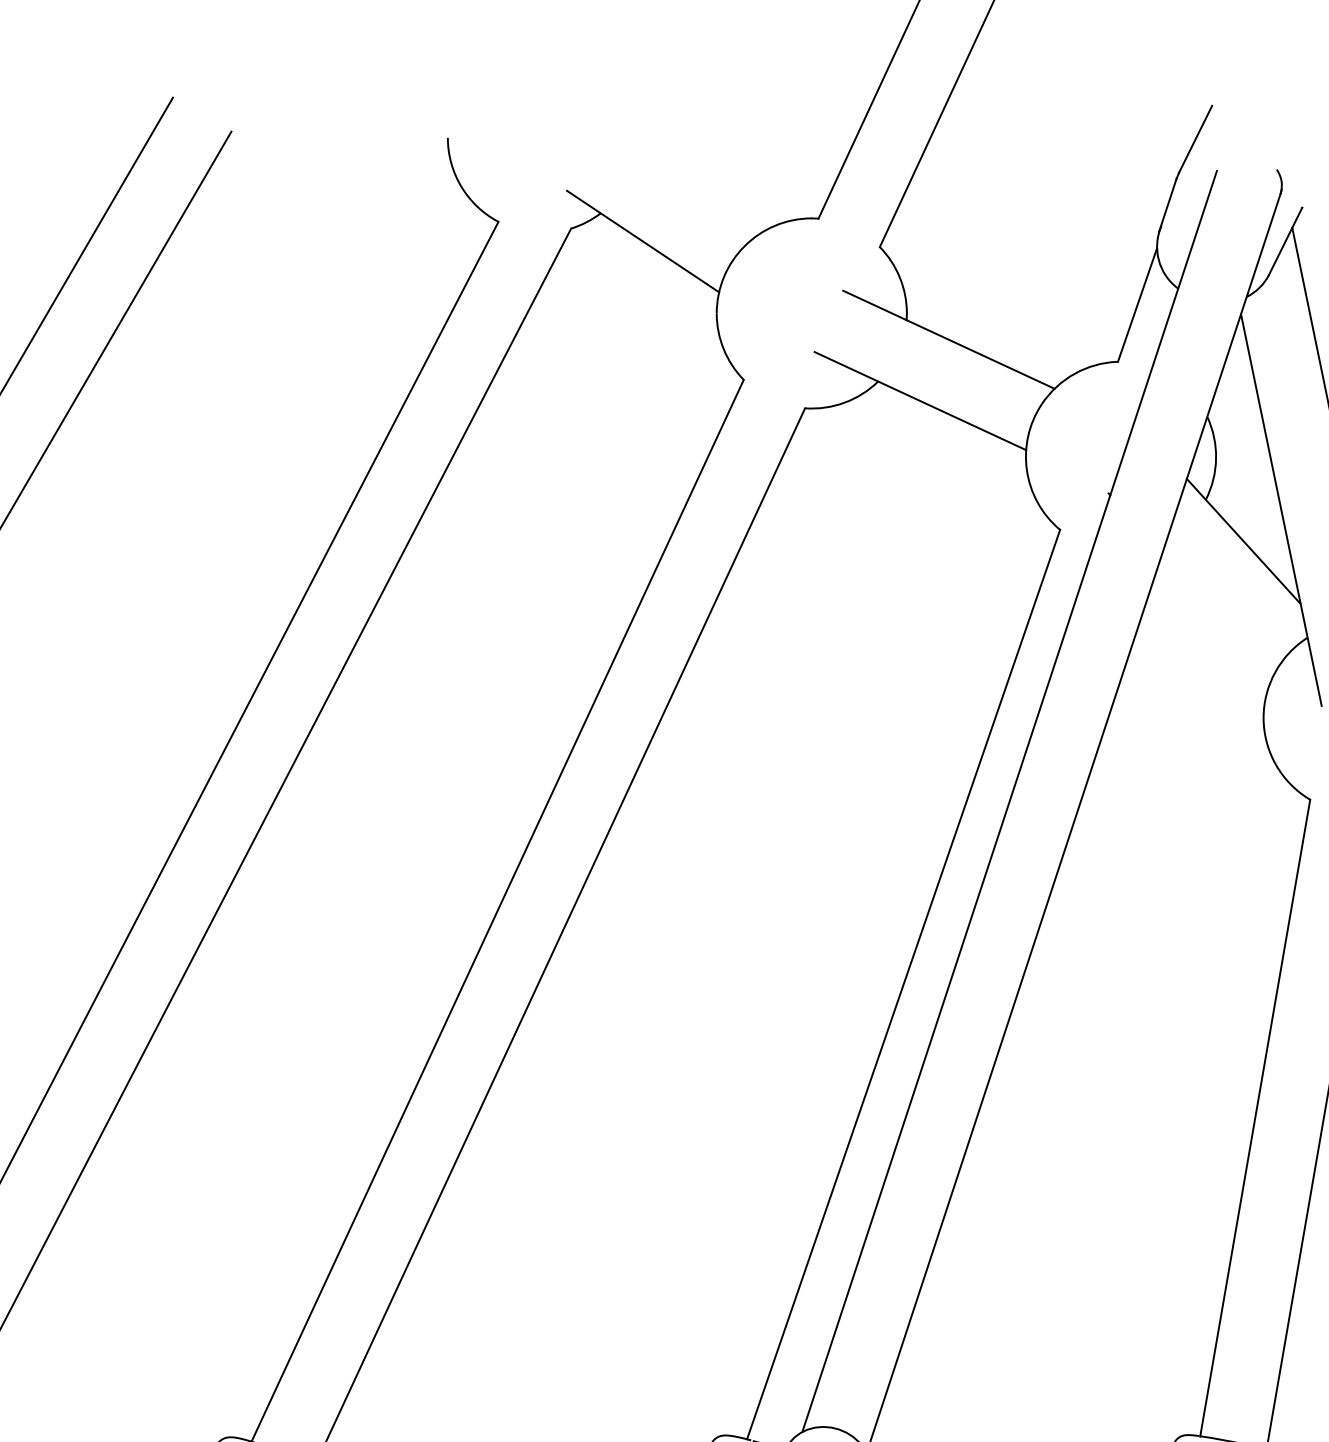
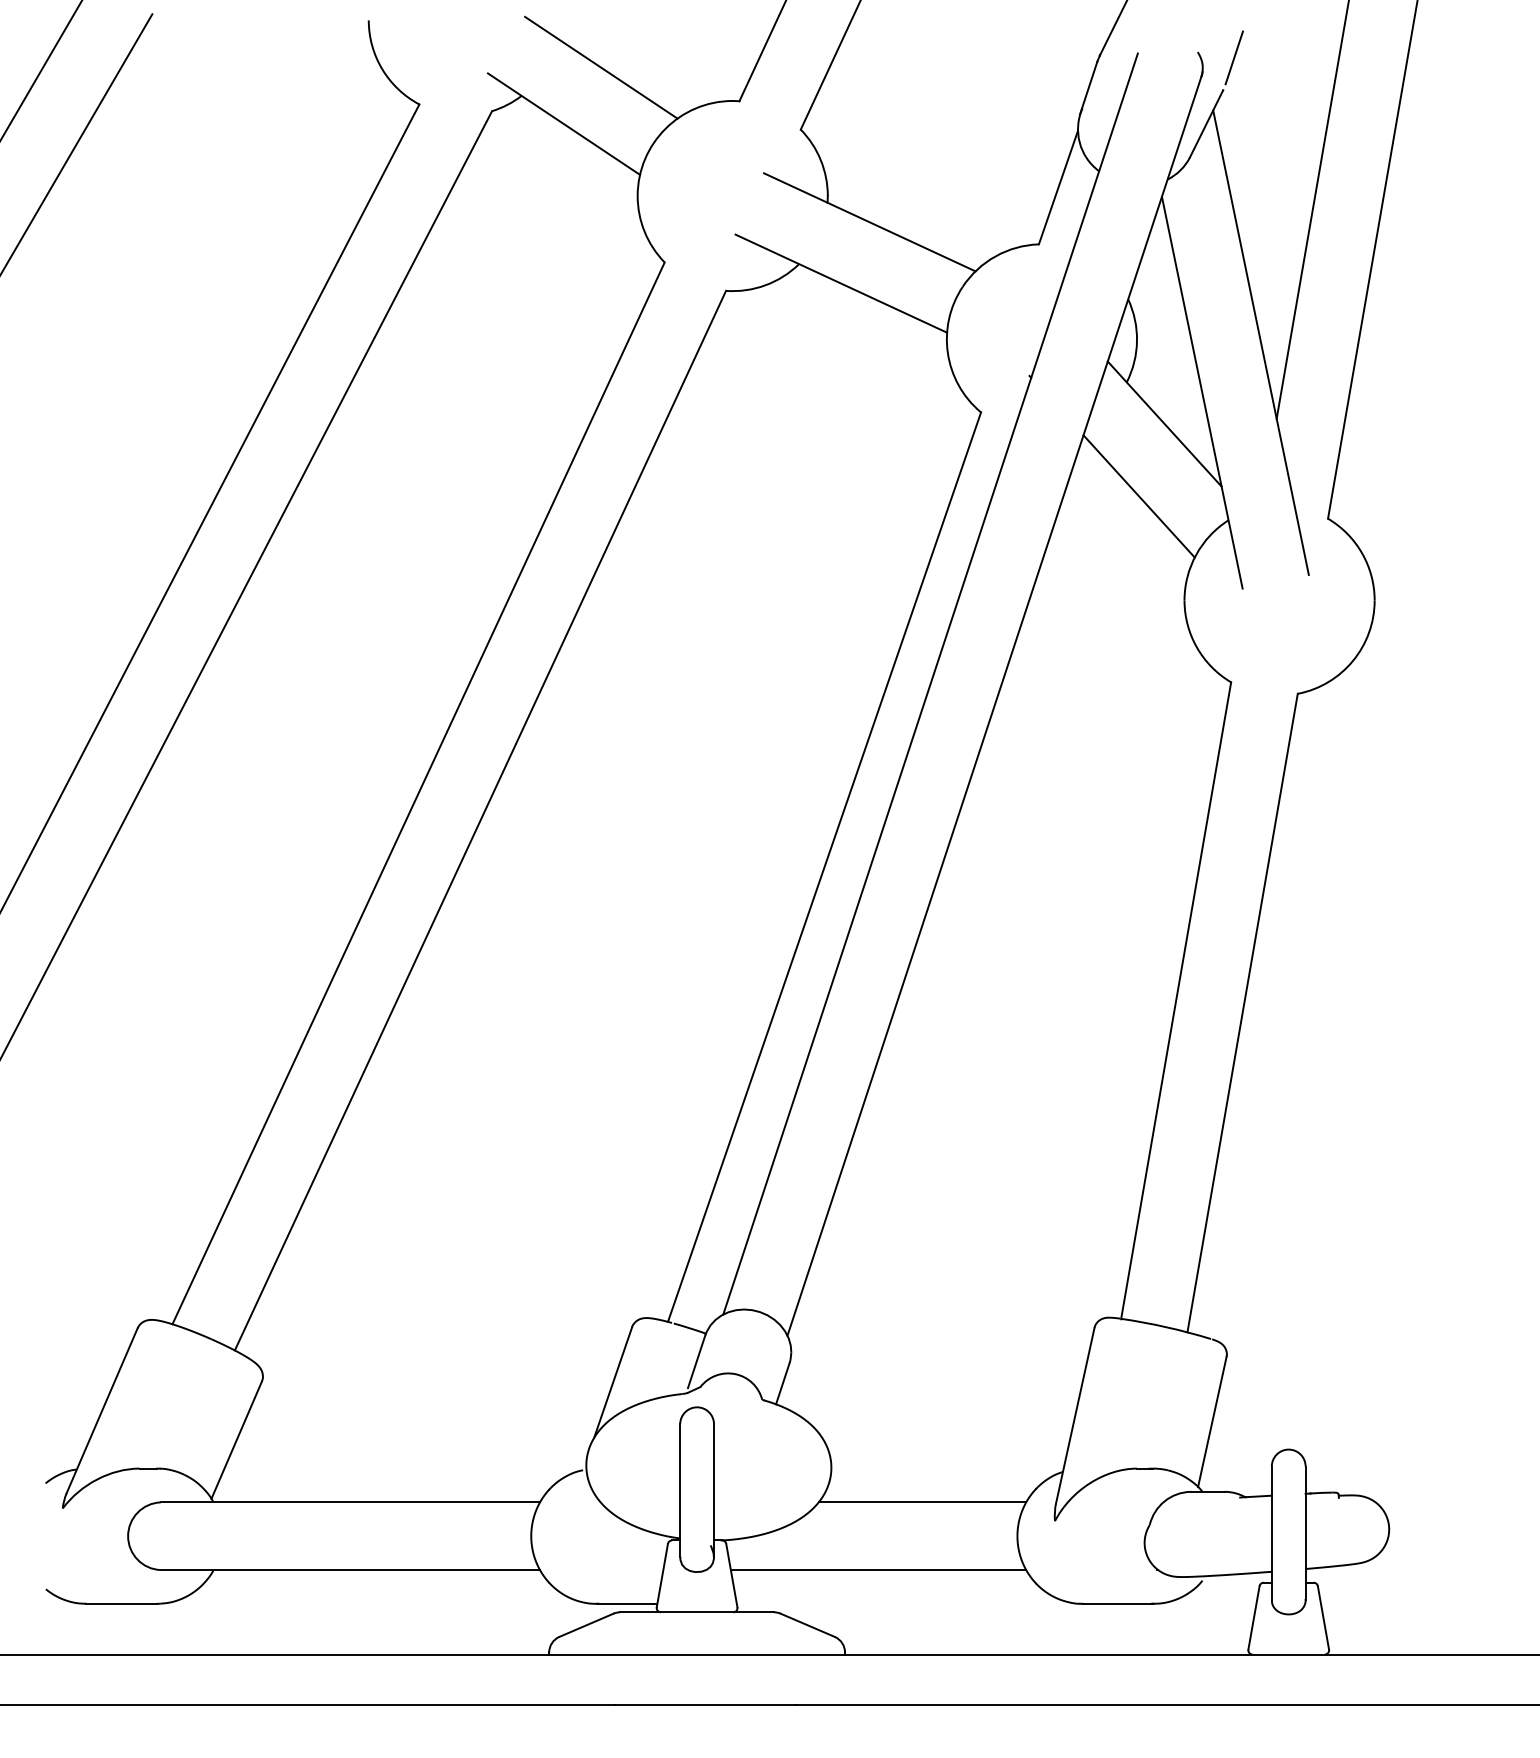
line: (1312, 174) -> (1233, 57), added
line: (680, 184) -> (601, 67), added
line: (1217, 613) -> (1138, 496), added

